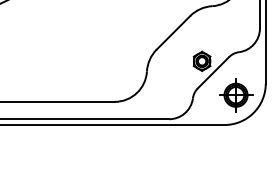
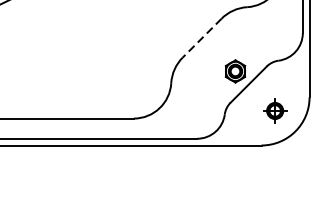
line: (173, 32) -> (202, 37), solid -> dashed
part: (236, 95) -> (275, 111), size x0.6

